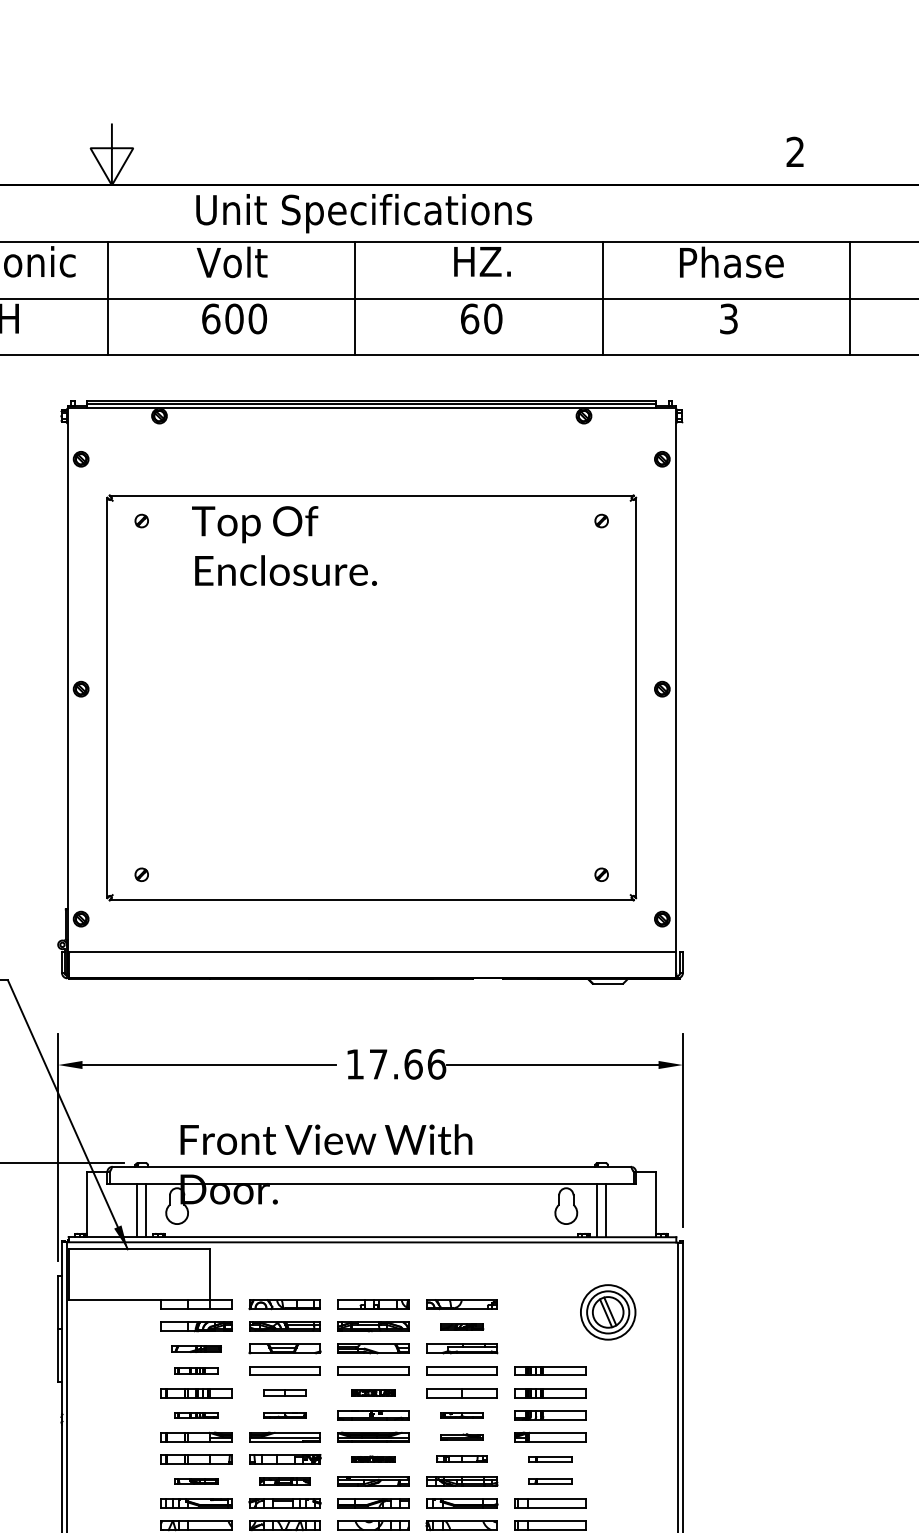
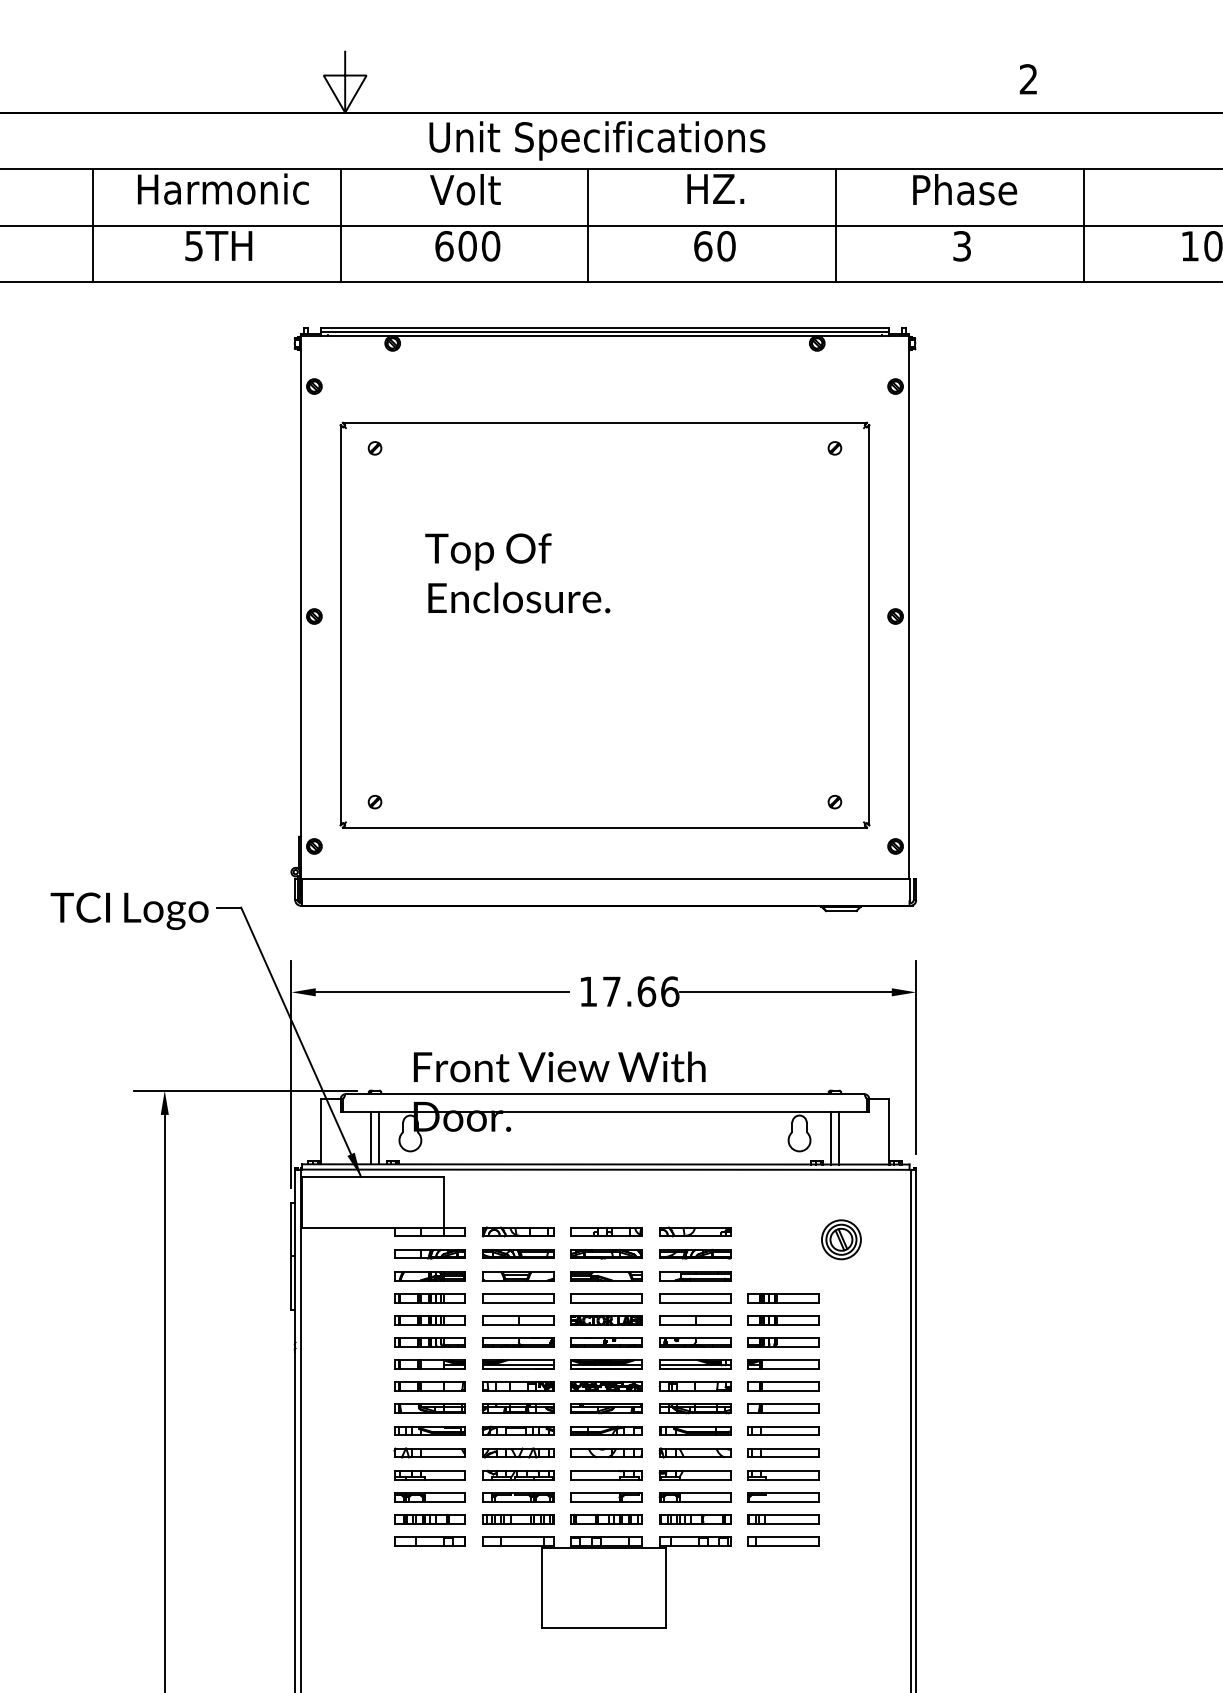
text: (284, 546) -> (517, 573), moved
part: (608, 1312) -> (841, 1239), size x0.71
part: (462, 1327) -> (695, 1254), size x1.67
part: (196, 1349) -> (429, 1276), size x1.43
part: (196, 1371) -> (429, 1298), size x1.67
part: (285, 1393) -> (518, 1320), size x1.67
part: (373, 1393) -> (606, 1320), size x1.67
part: (196, 1415) -> (429, 1342), size x1.67
part: (285, 1415) -> (518, 1342), size x1.67
part: (462, 1415) -> (695, 1342), size x1.67
part: (462, 1437) -> (695, 1364), size x1.67
part: (373, 1459) -> (606, 1386), size x1.67
part: (461, 1459) -> (694, 1386), size x1.43
part: (550, 1459) -> (783, 1386), size x1.67
part: (196, 1481) -> (429, 1408), size x1.67
part: (284, 1481) -> (517, 1408), size x1.43
part: (550, 1481) -> (783, 1408), size x1.67

